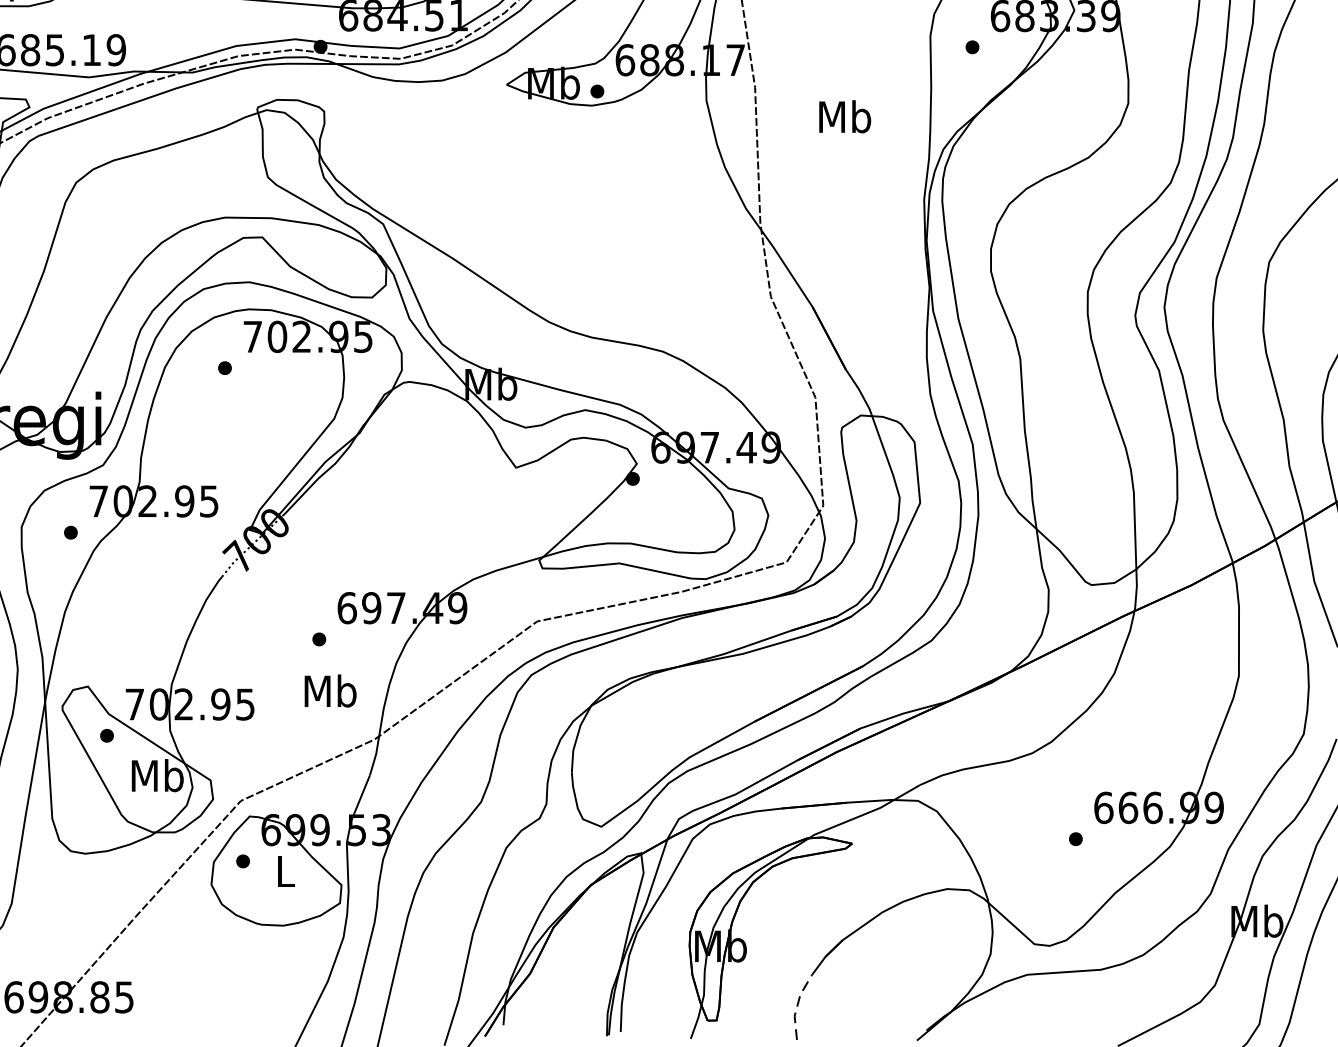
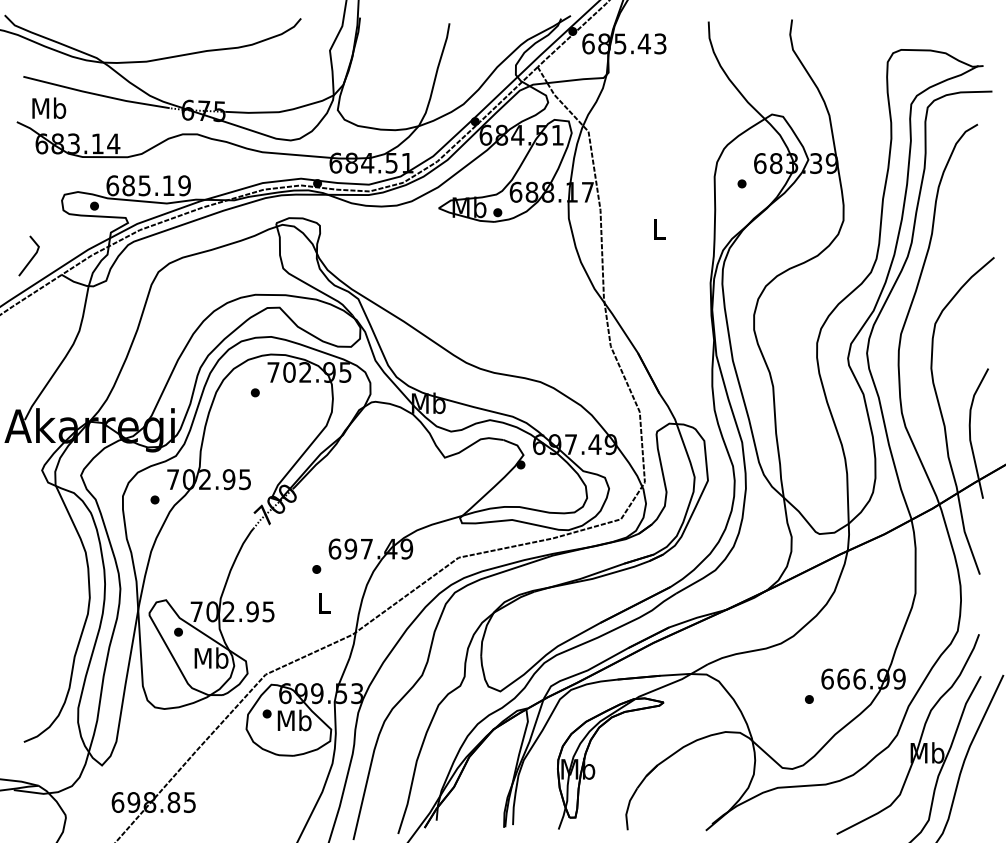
text: (844, 115) -> (658, 228), Mb -> L
text: (329, 690) -> (323, 602), Mb -> L
text: (285, 871) -> (294, 720), L -> Mb
line: (798, 1006) -> (628, 808), dashed -> solid

